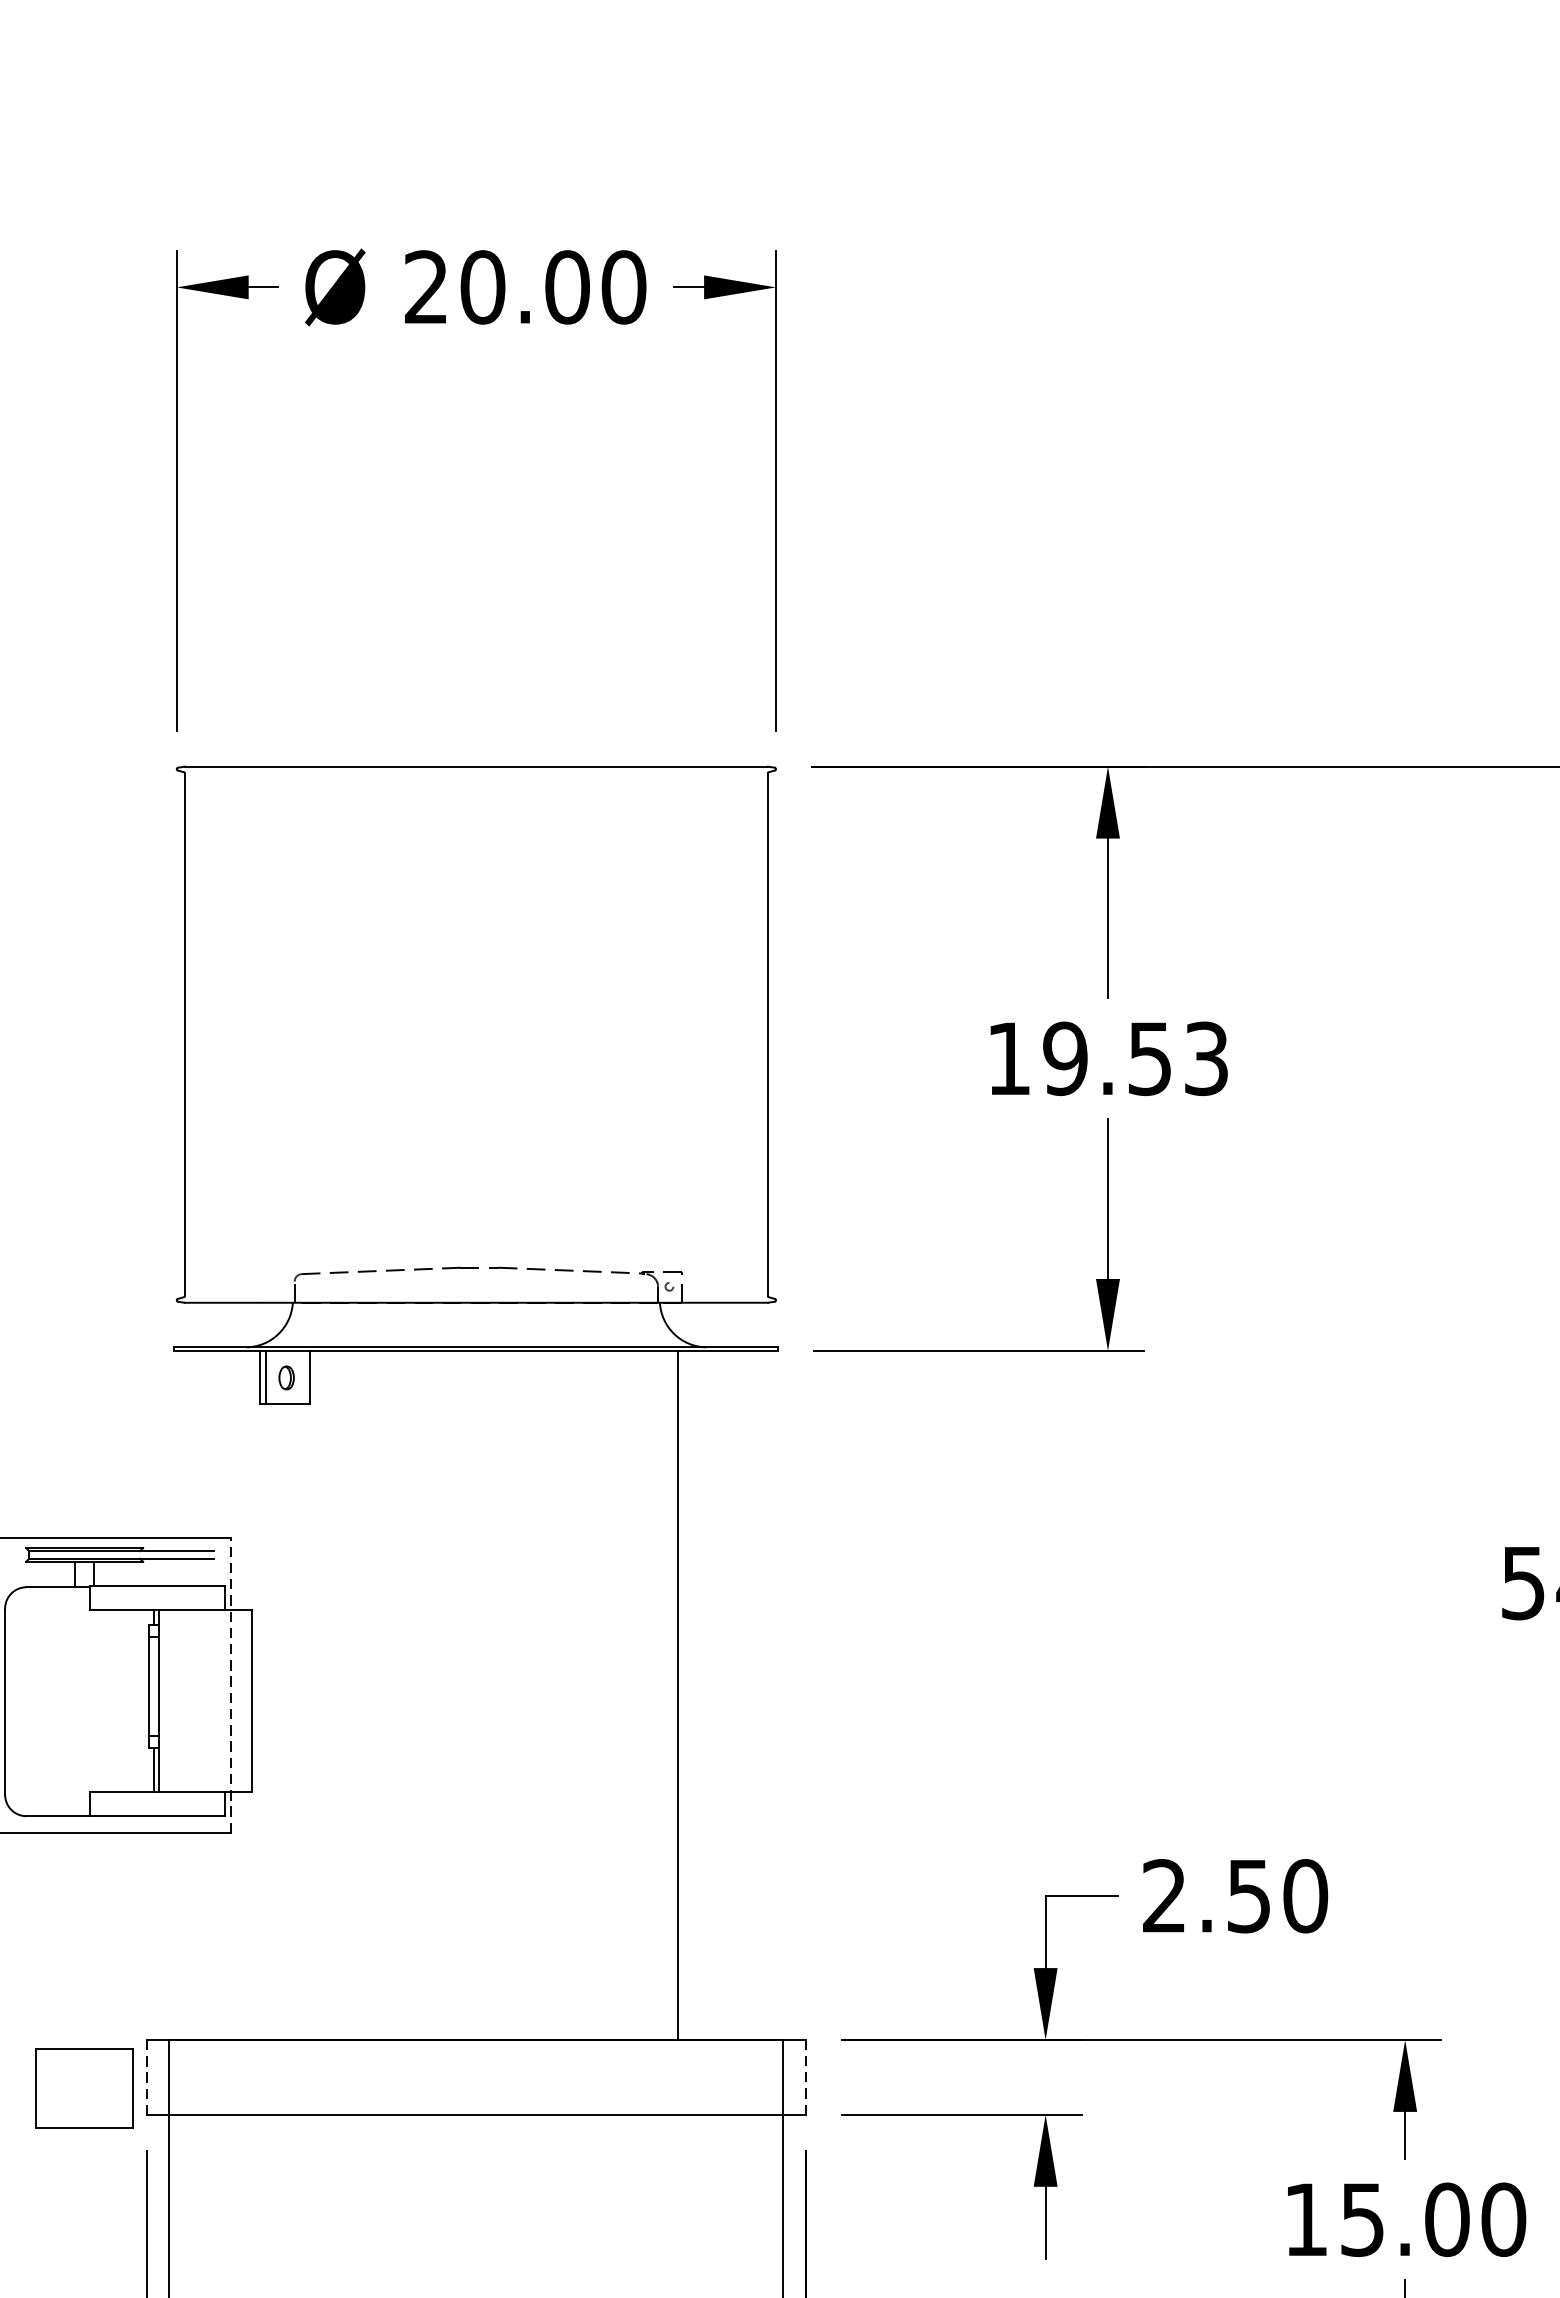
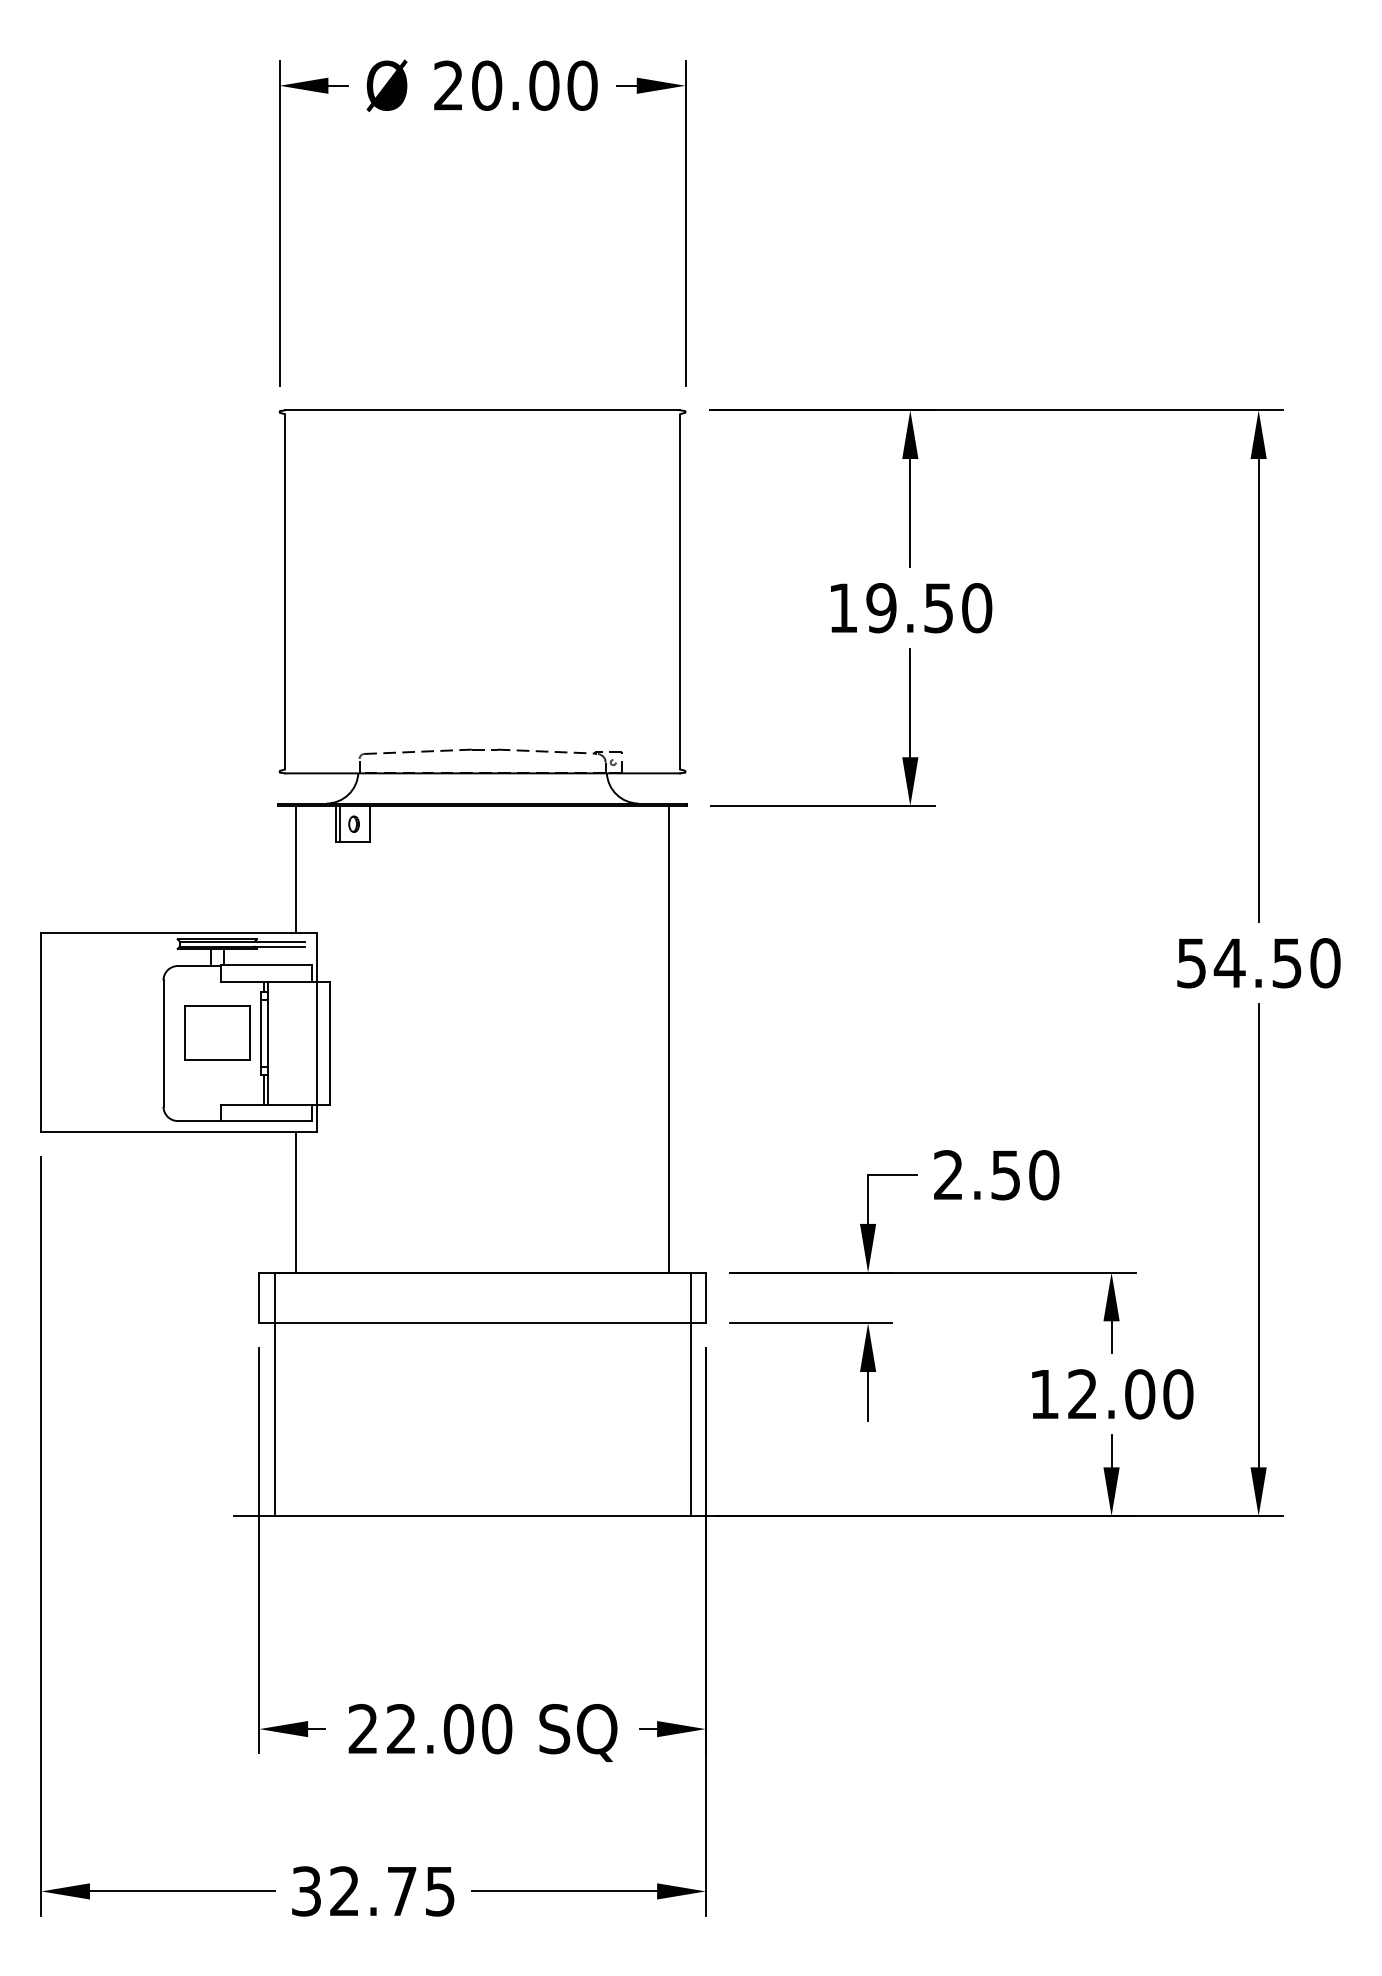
text: (1207, 1059) -> (977, 608), 19.53 -> 19.50
line: (201, 1443) -> (296, 868), added
line: (231, 1685) -> (316, 1032), dashed -> solid
line: (678, 1694) -> (669, 1038), moved
line: (201, 1936) -> (296, 1202), added
line: (805, 2076) -> (705, 1297), dashed -> solid
line: (146, 2078) -> (259, 1298), dashed -> solid
part: (84, 2087) -> (217, 1032), moved
text: (1362, 2219) -> (1082, 1394), 15.00 -> 12.00

